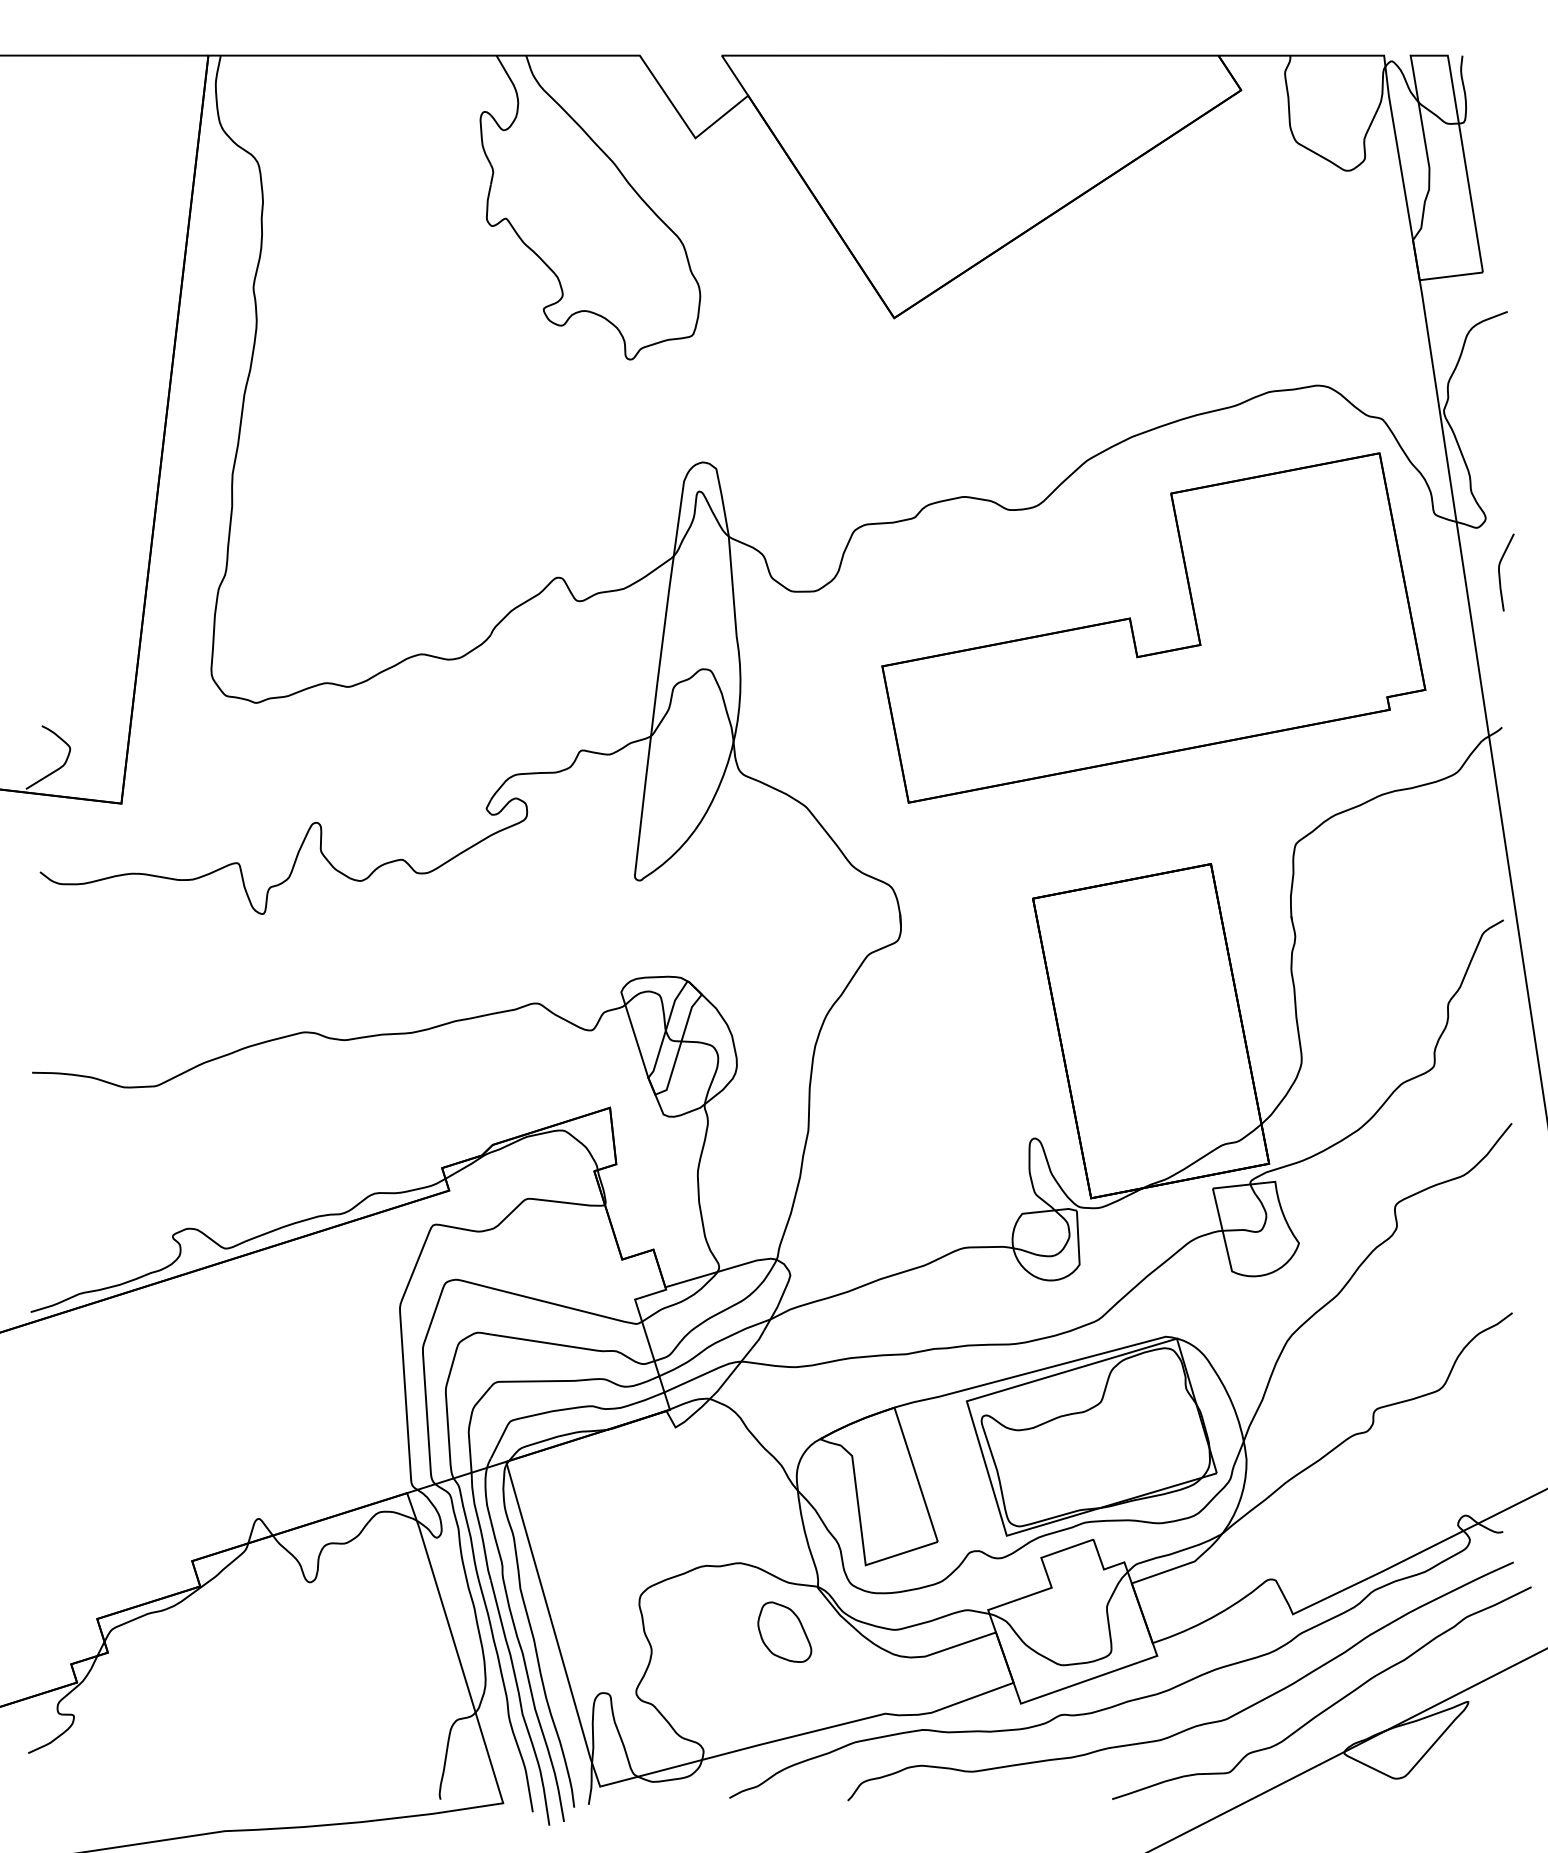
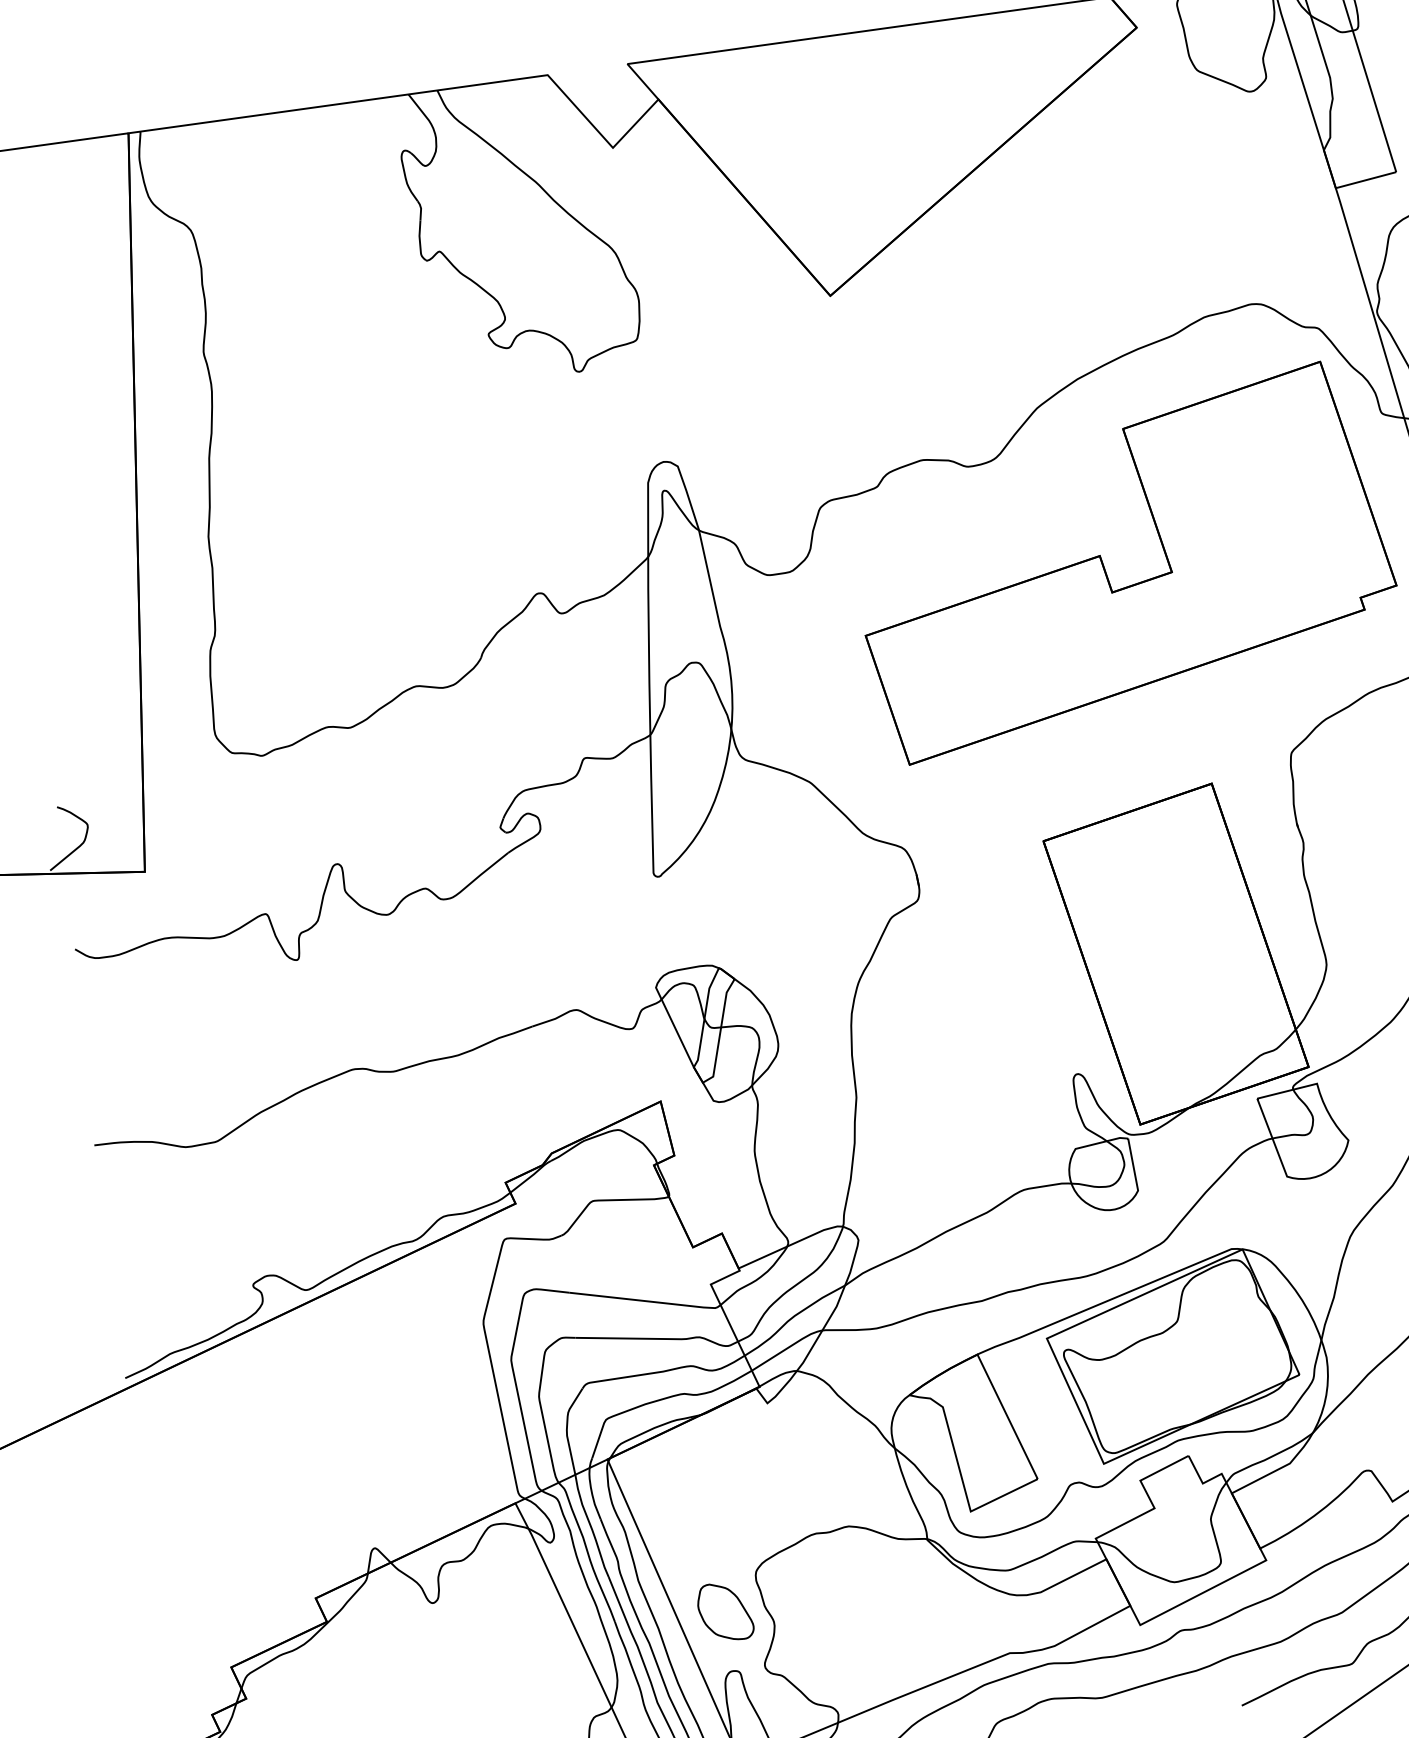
part: (784, 1631) -> (724, 1611), moved

